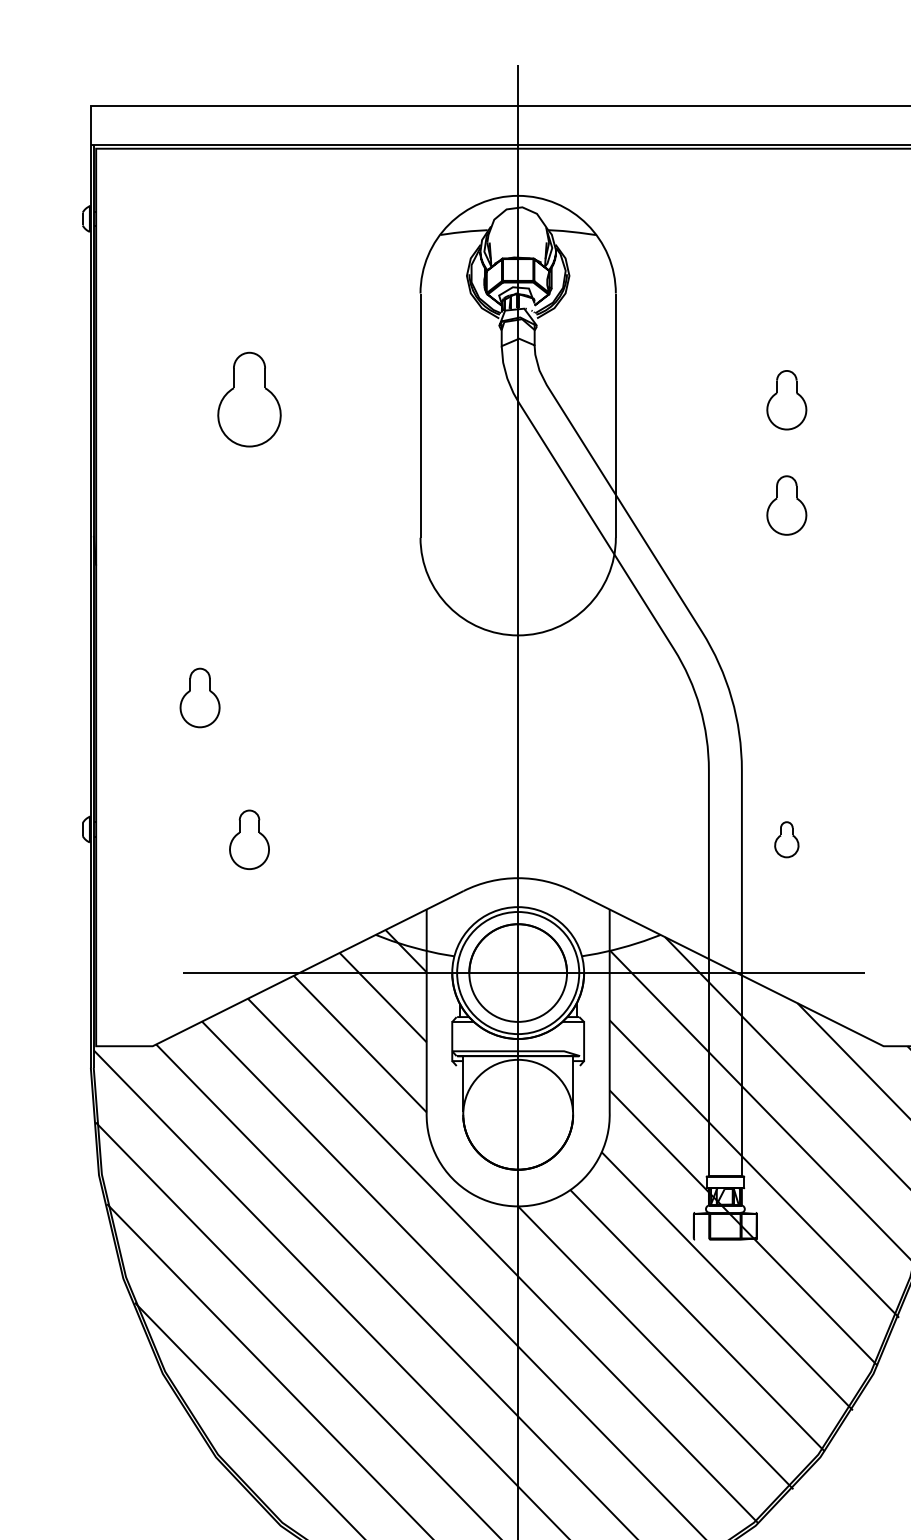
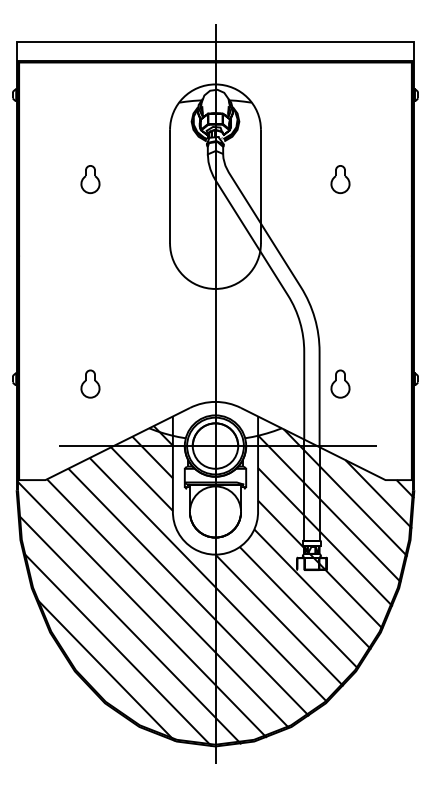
part: (249, 400) -> (90, 179), size x0.62
part: (786, 505) -> (340, 228), removed
part: (200, 696) -> (67, 317), removed
part: (786, 838) -> (340, 383), size x1.67

